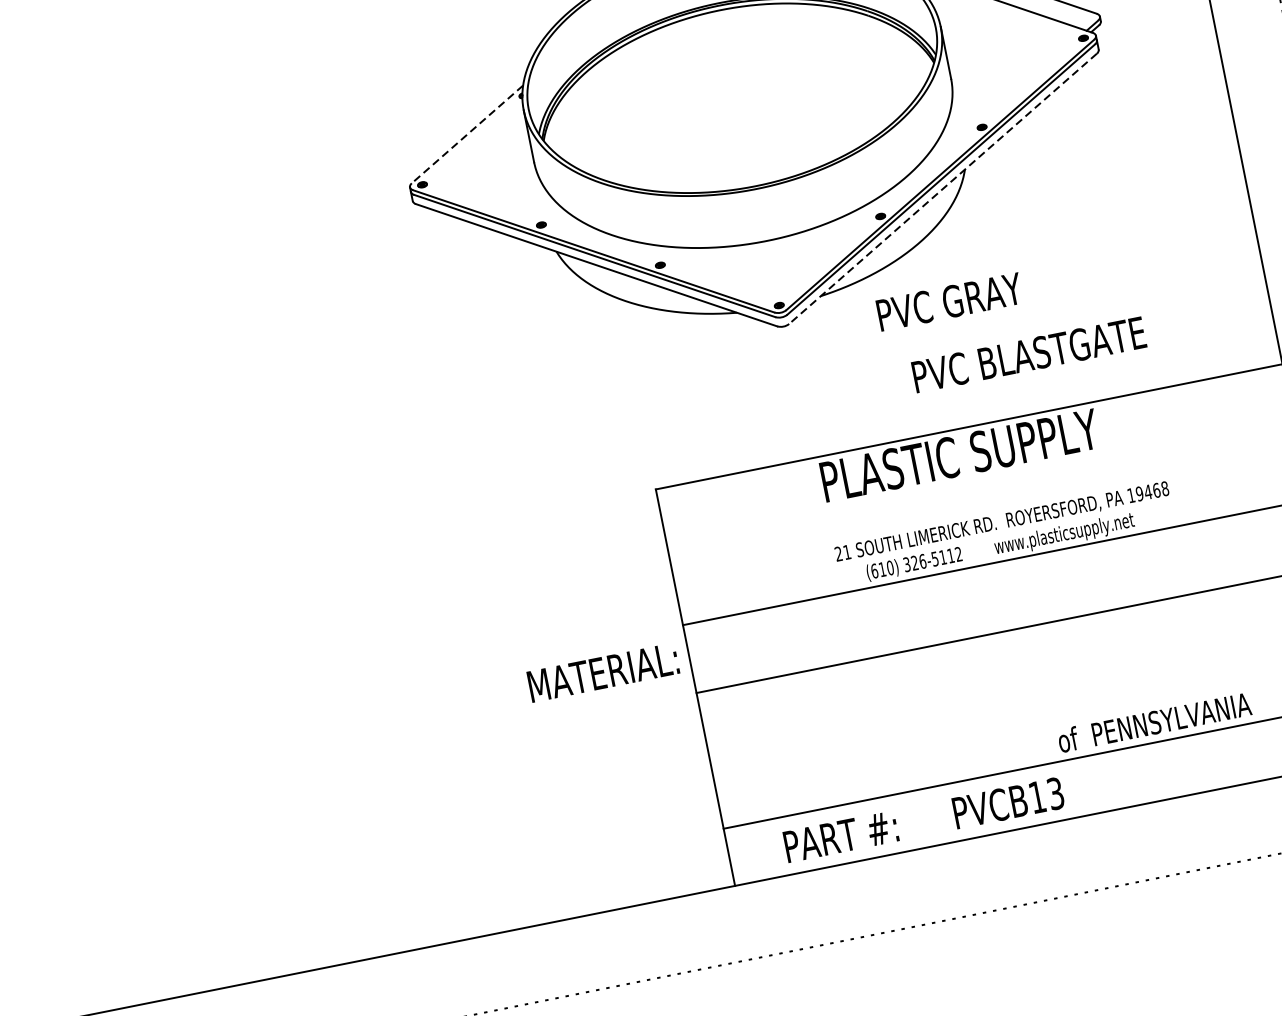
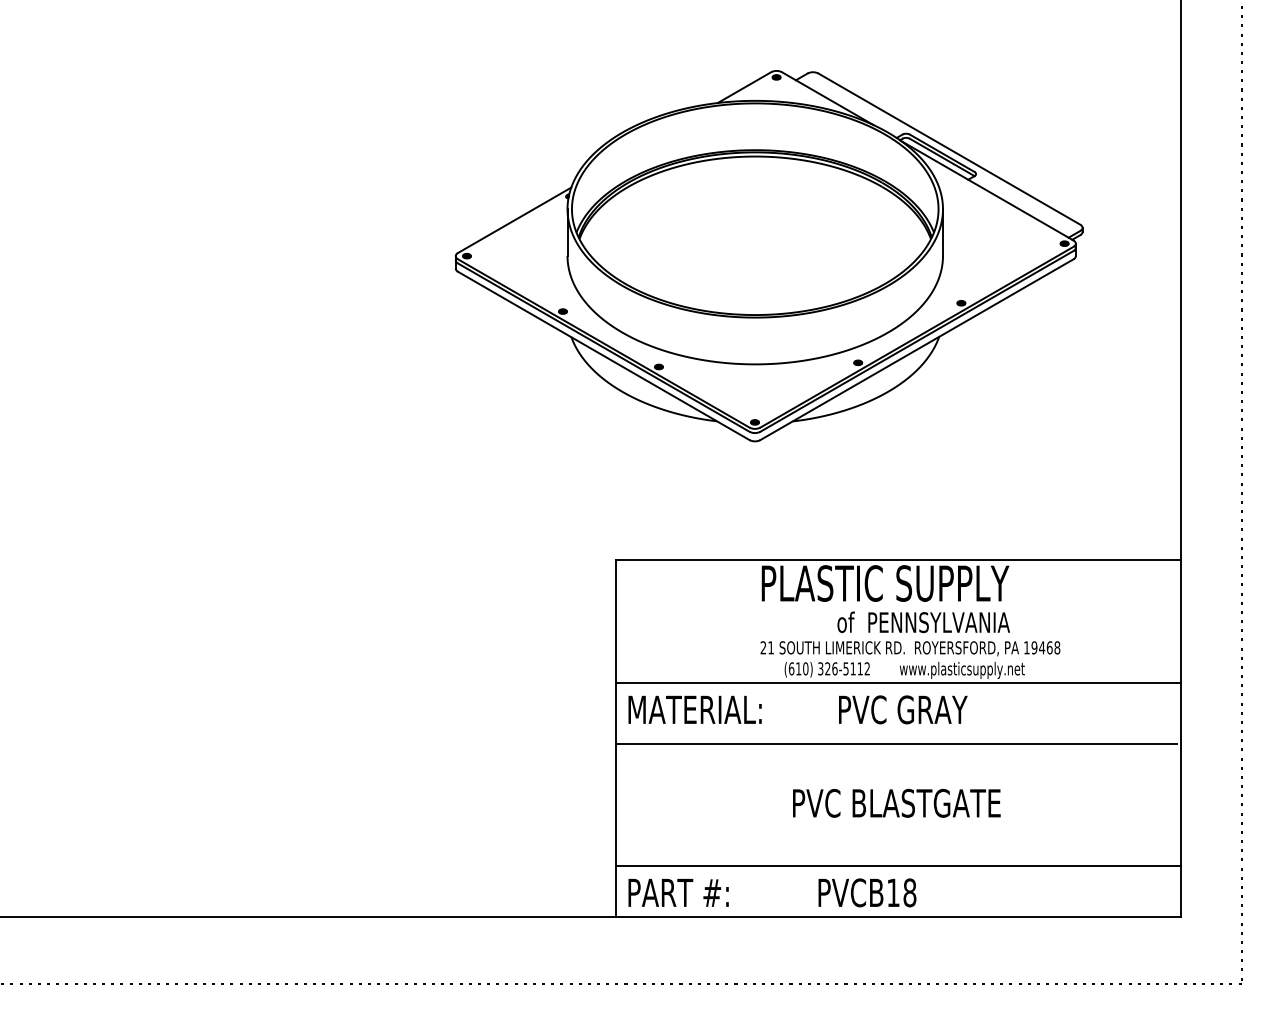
line: (467, 134) -> (514, 220), dashed -> solid
line: (943, 188) -> (917, 349), dashed -> solid
text: (950, 301) -> (903, 709), moved
text: (1028, 353) -> (896, 802), moved
text: (602, 672) -> (694, 709), moved
text: (1154, 722) -> (923, 622), moved
text: (1055, 793) -> (909, 892), PVCB13 -> PVCB18
text: (840, 836) -> (678, 892), moved

